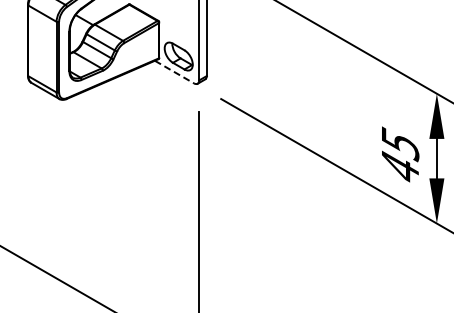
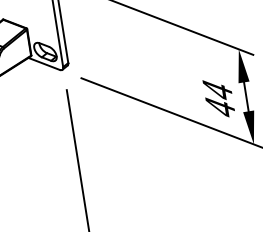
line: (174, 72) -> (44, 64), dashed -> solid
text: (400, 144) -> (218, 90), 45 -> 44

